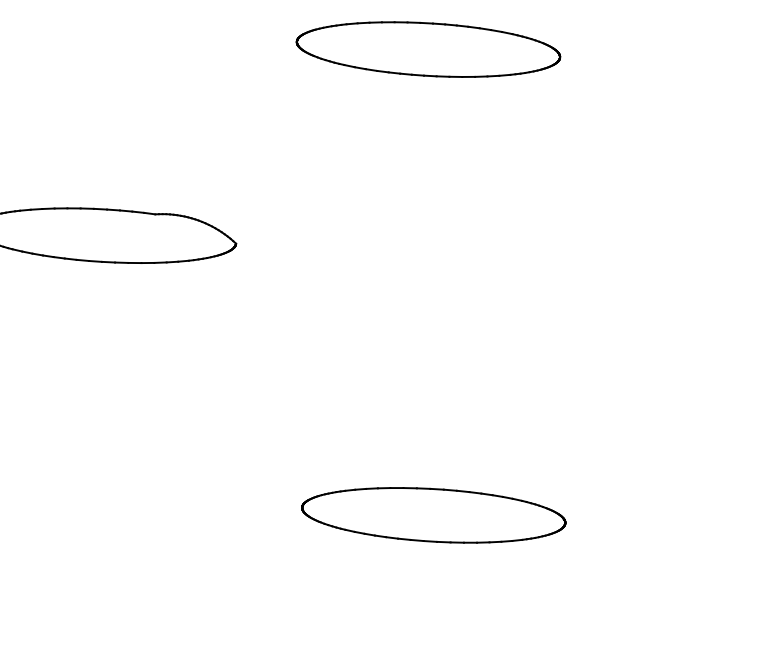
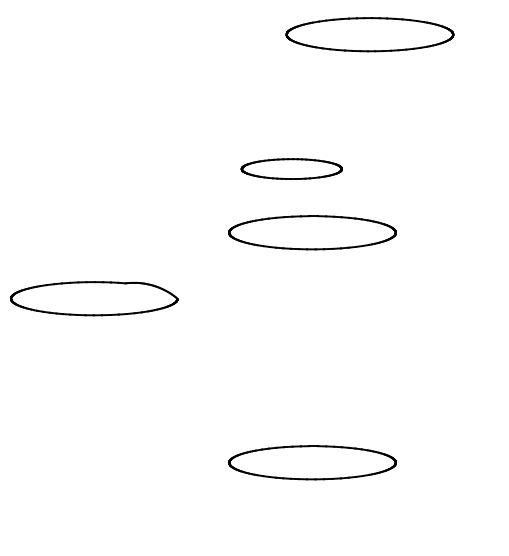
part: (428, 48) -> (291, 168), size x0.6
part: (455, 151) -> (312, 232), added

